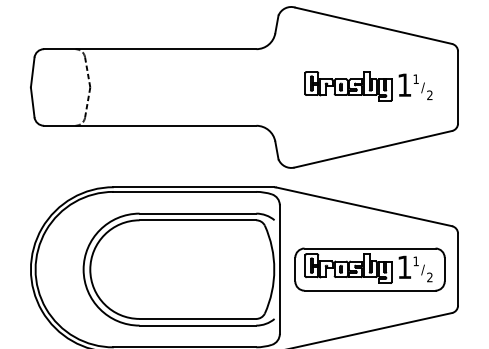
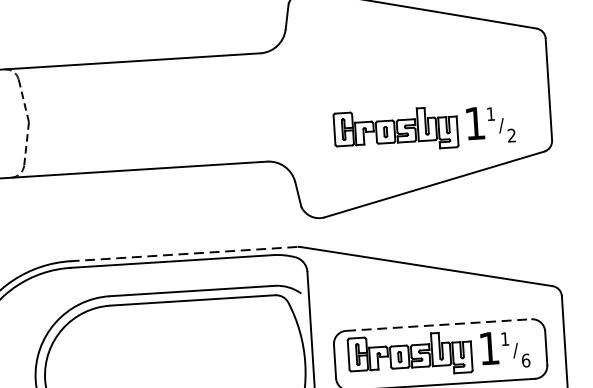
part: (368, 86) -> (424, 128), moved
line: (193, 187) -> (183, 254), solid -> dashed
line: (370, 248) -> (439, 324), solid -> dashed
text: (429, 277) -> (525, 360), 2 -> 6

